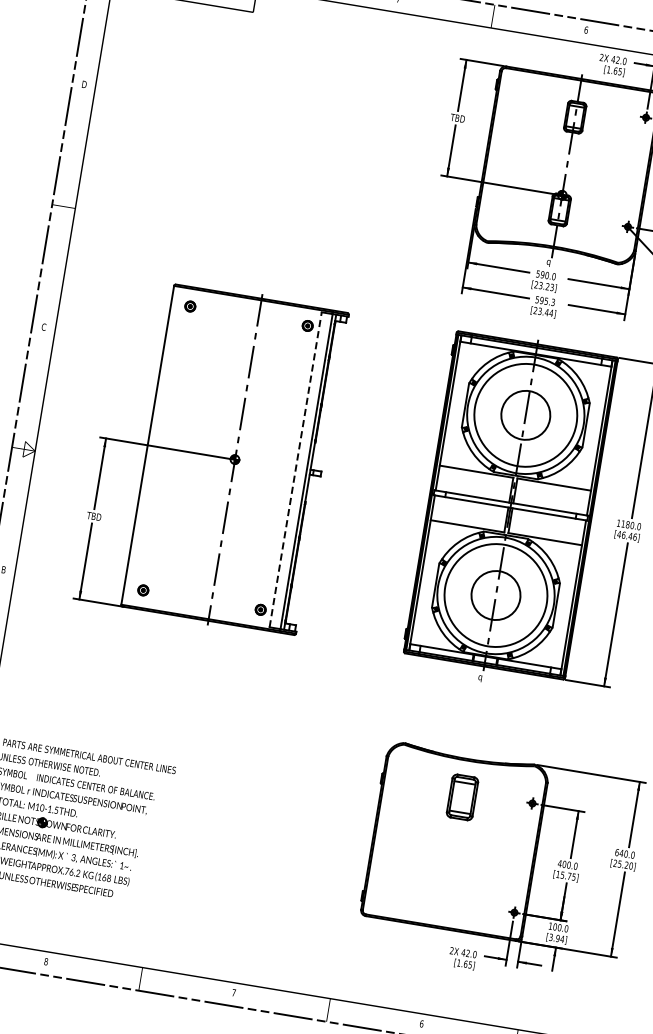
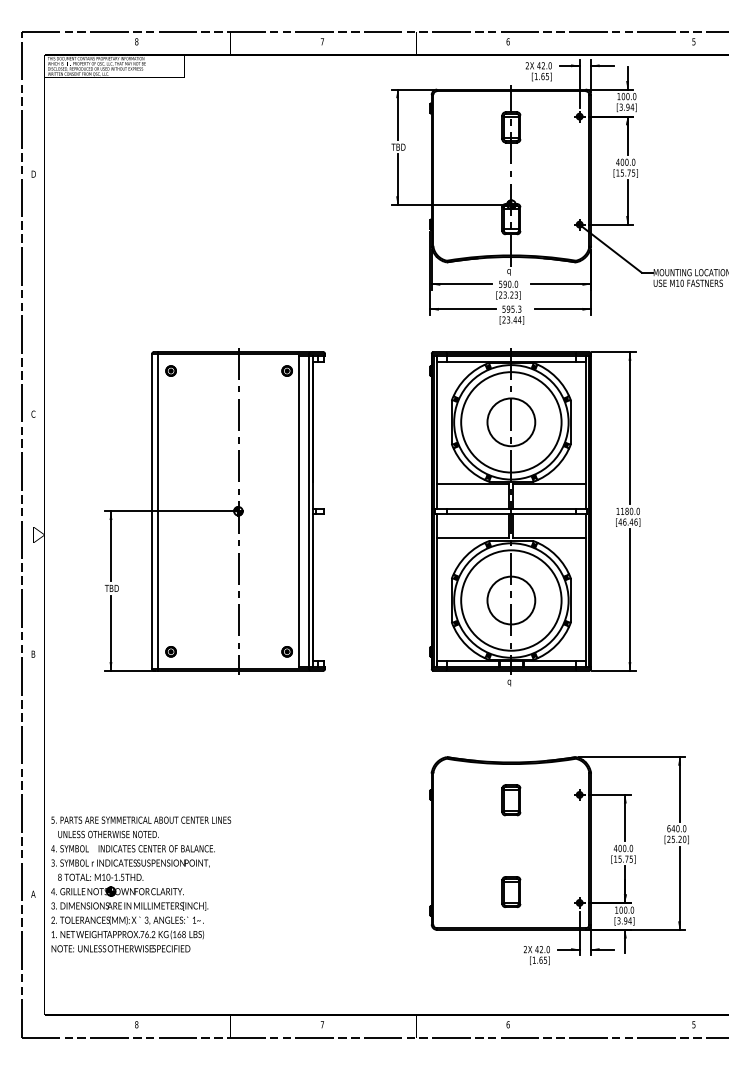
line: (153, 446) -> (157, 511), added
line: (295, 469) -> (298, 511), dashed -> solid
part: (462, 797) -> (511, 800), size x0.71
part: (447, 890) -> (511, 892), added

